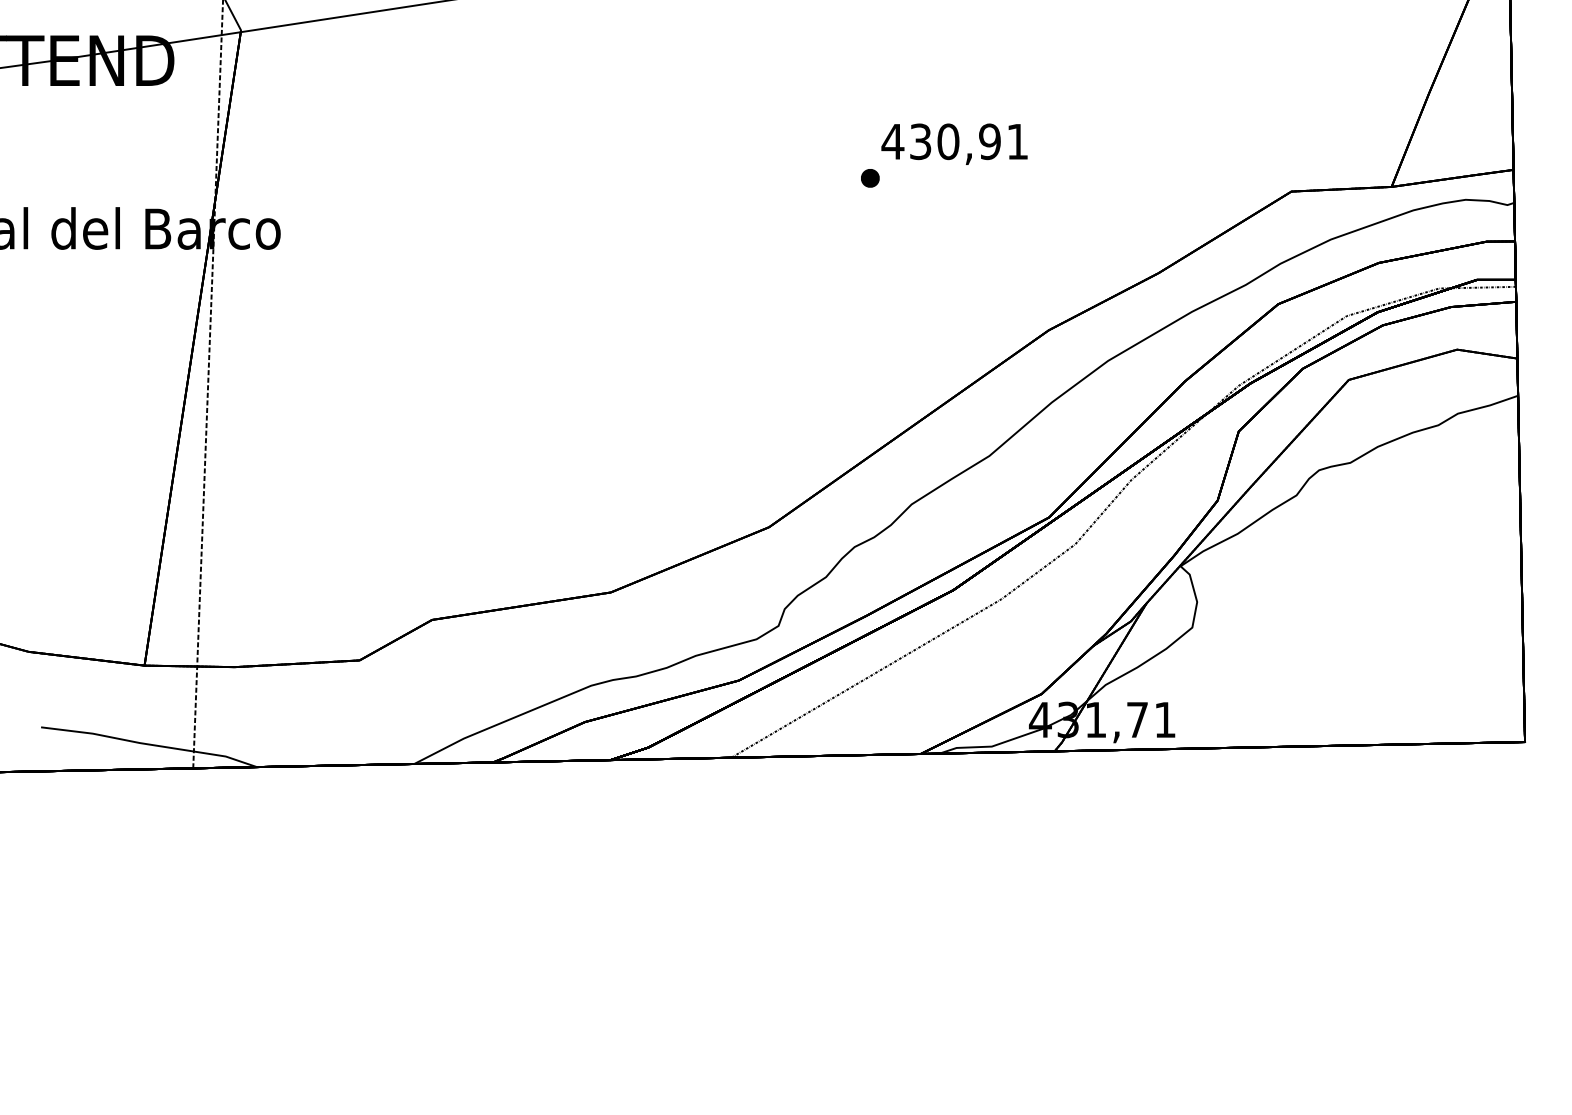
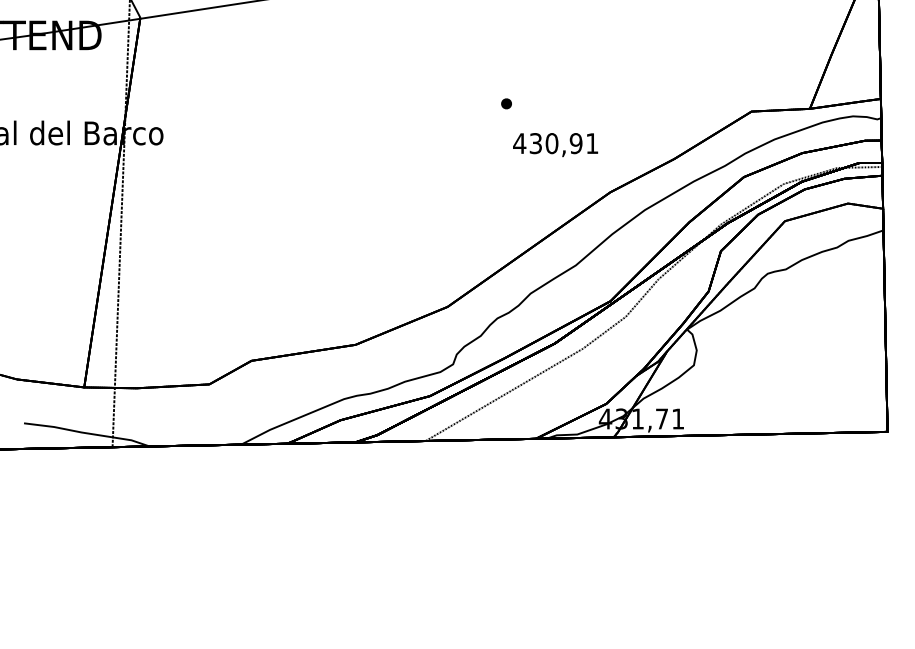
text: (954, 145) -> (555, 145), moved

